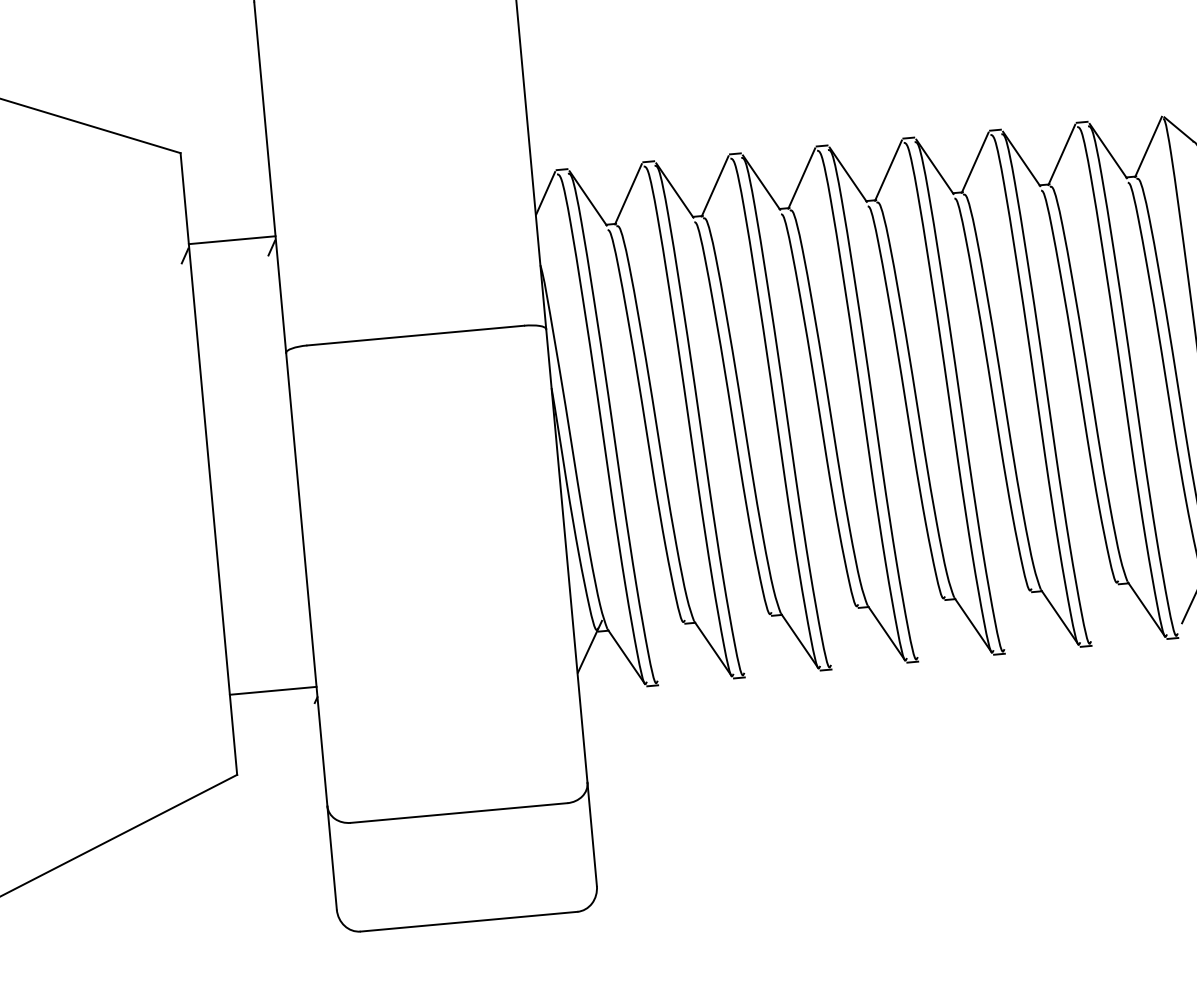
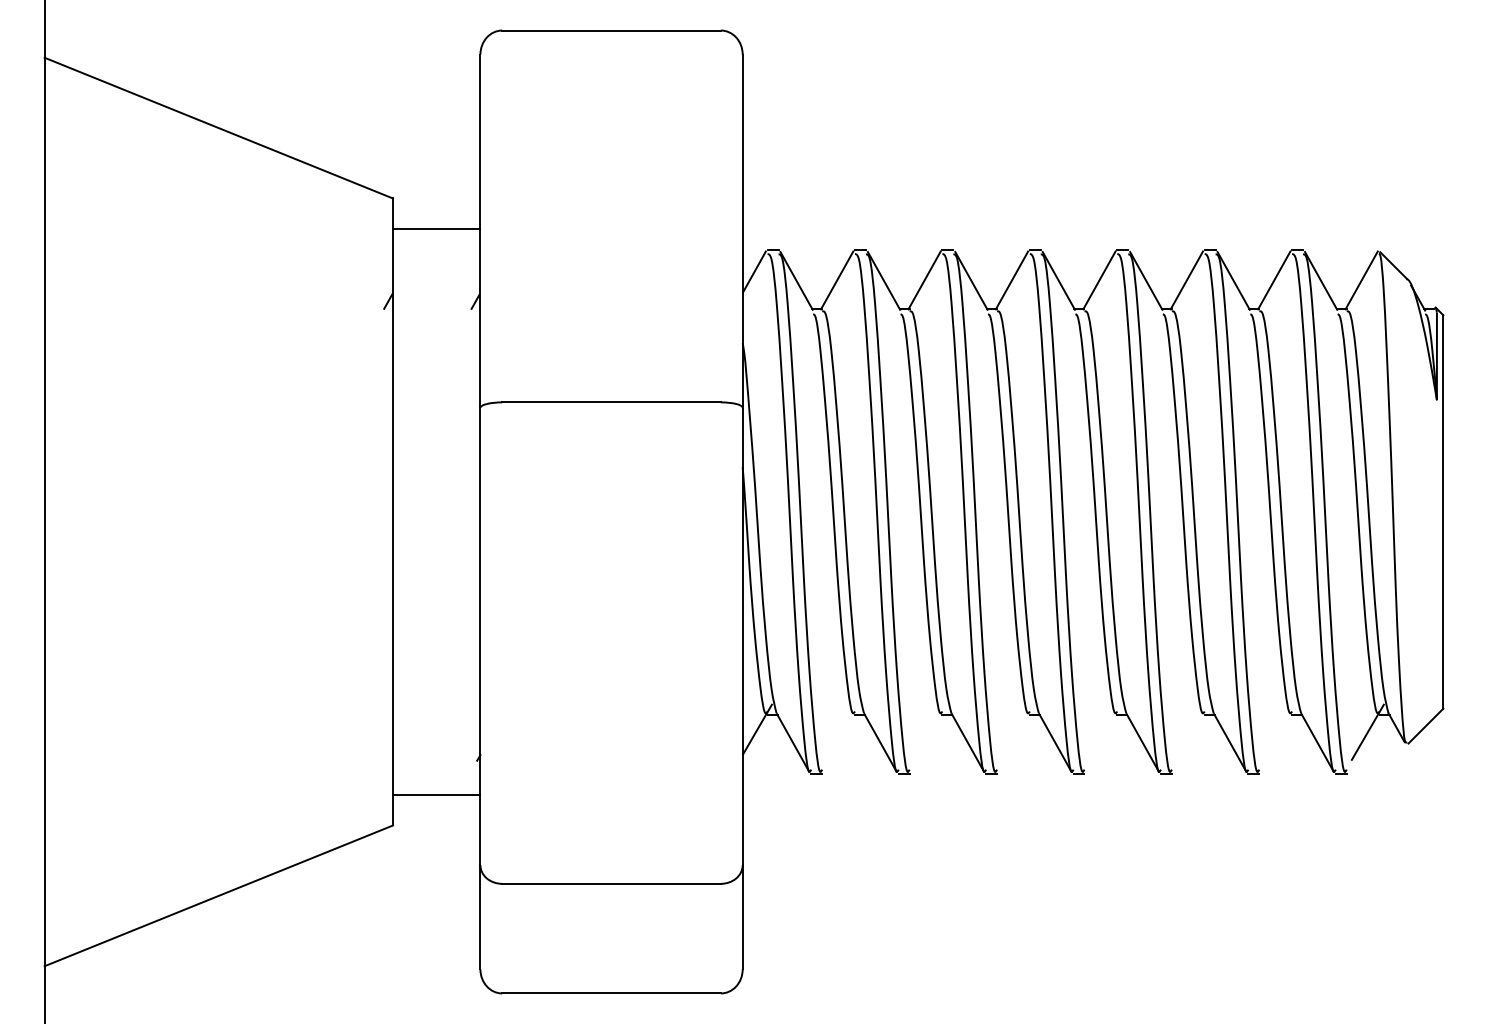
line: (232, 240) -> (436, 229), moved
line: (272, 690) -> (436, 794), moved

